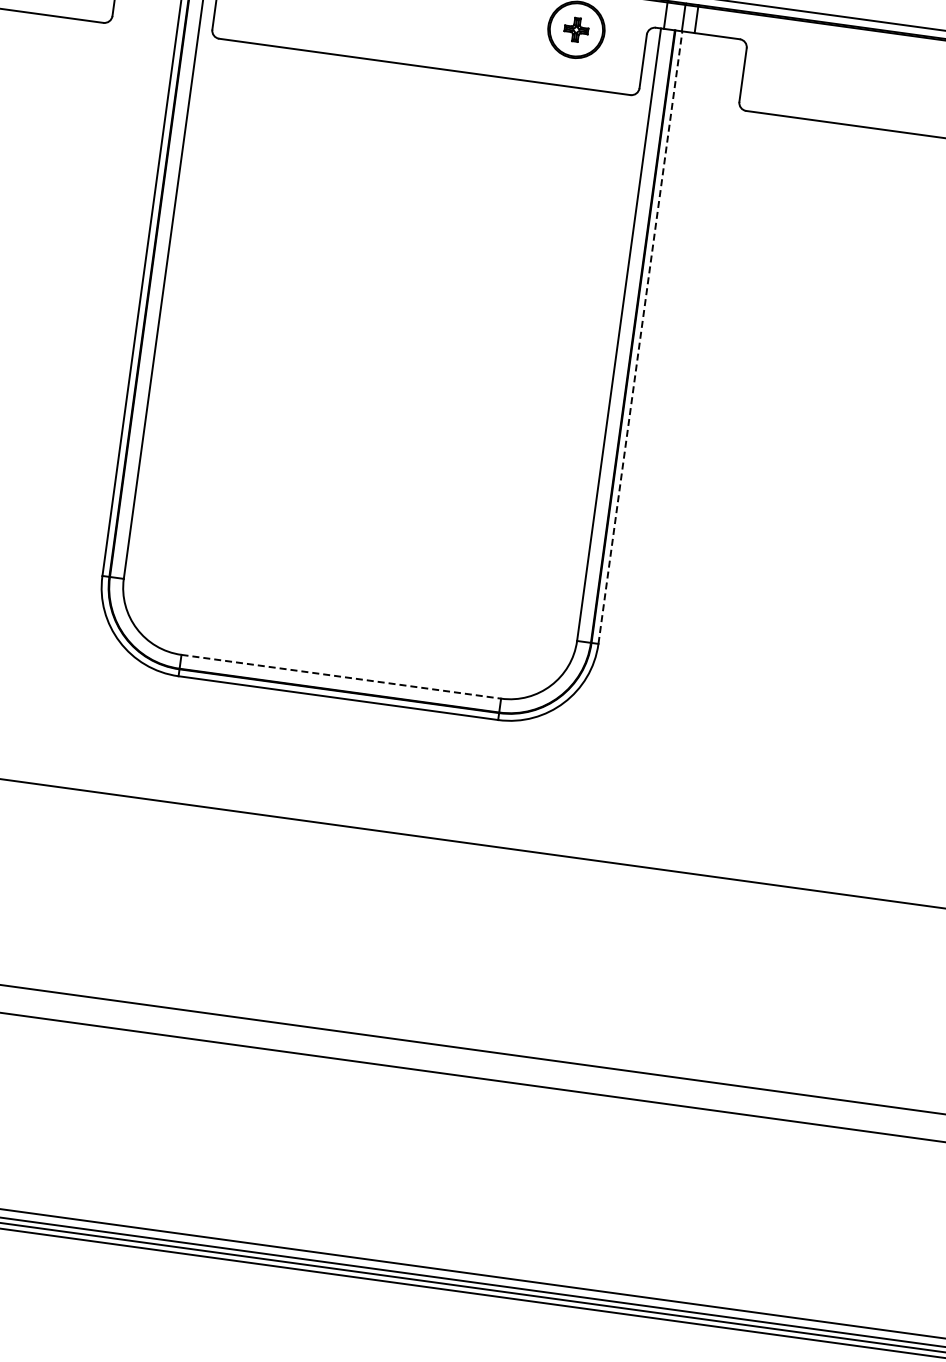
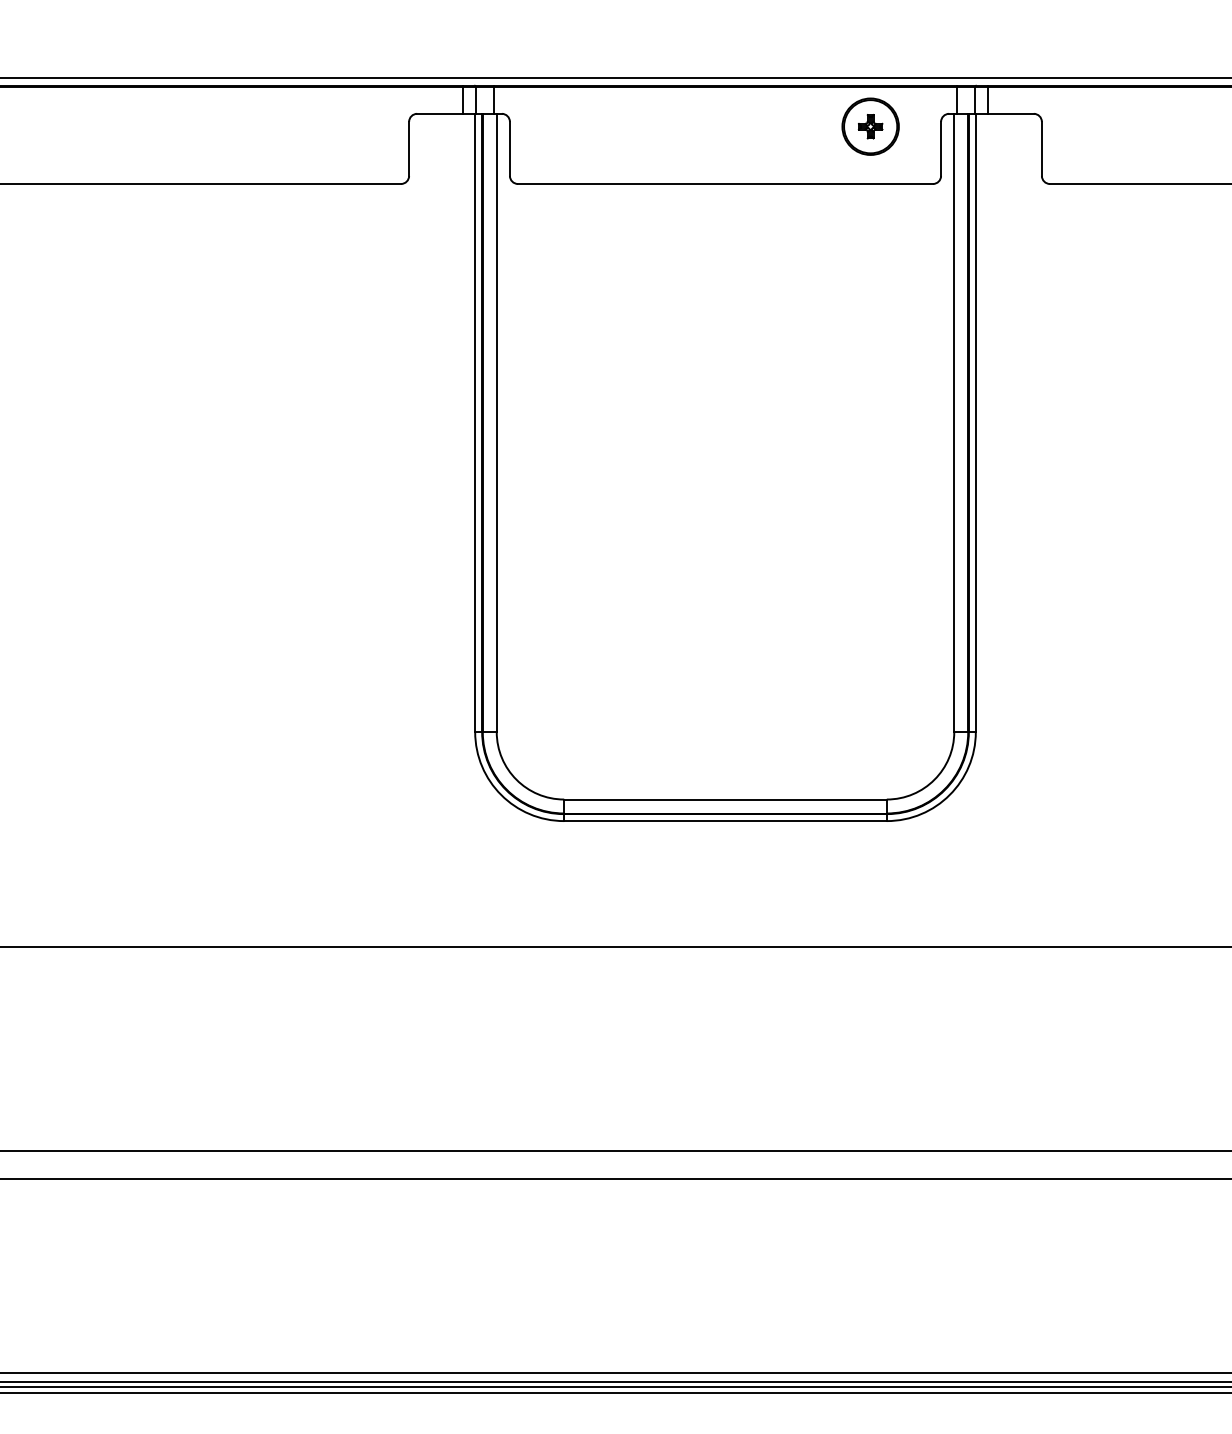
line: (640, 337) -> (975, 422), dashed -> solid
line: (342, 676) -> (726, 799), dashed -> solid

